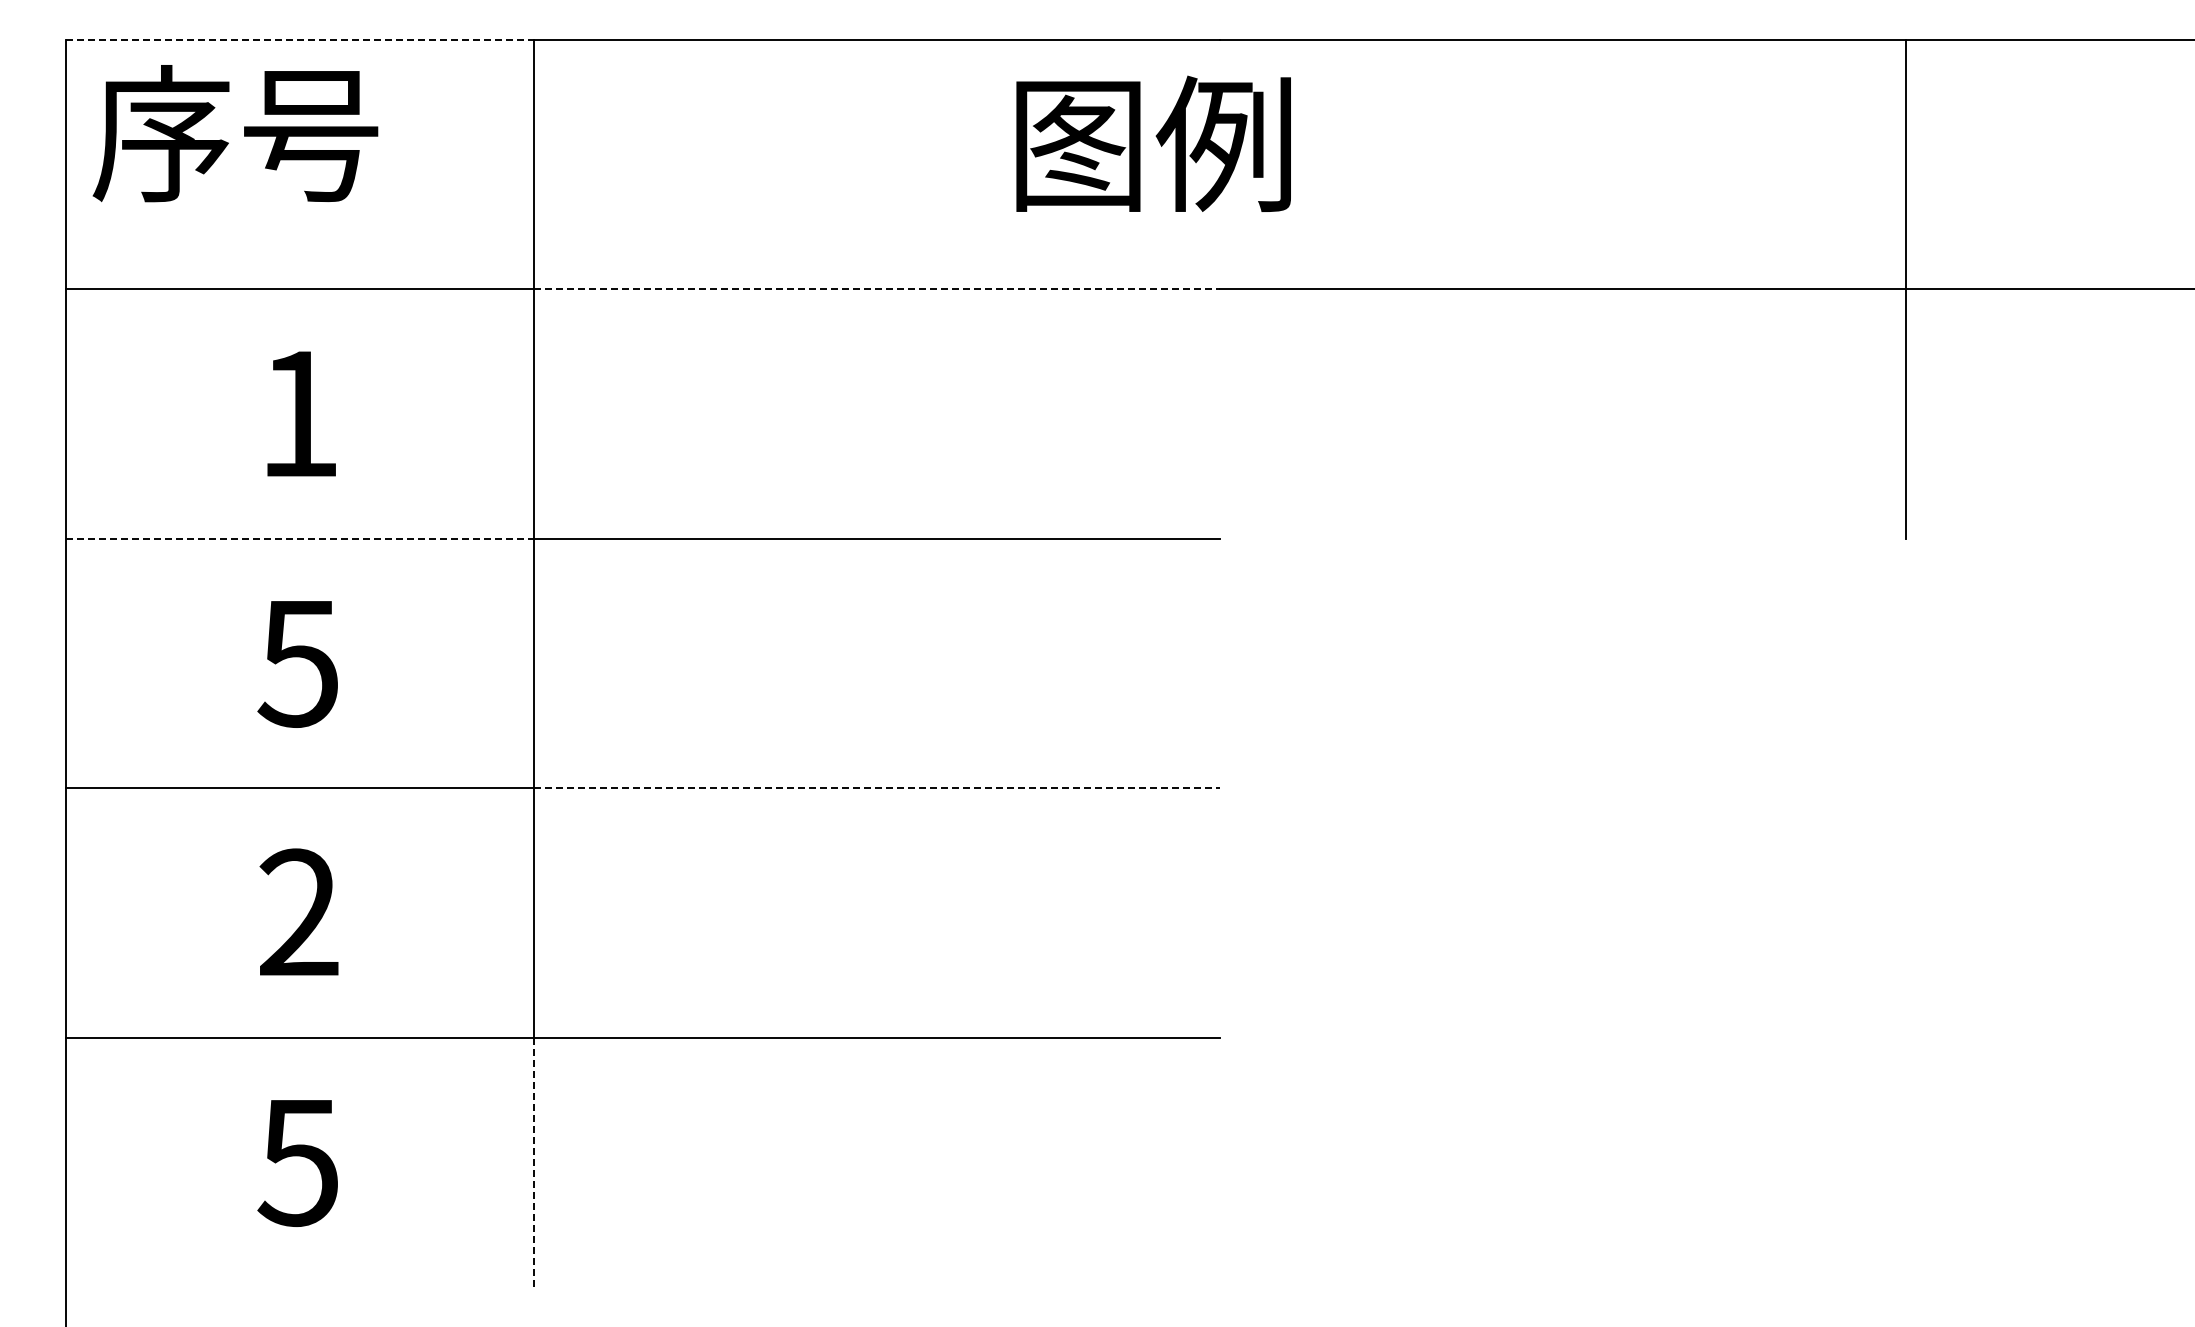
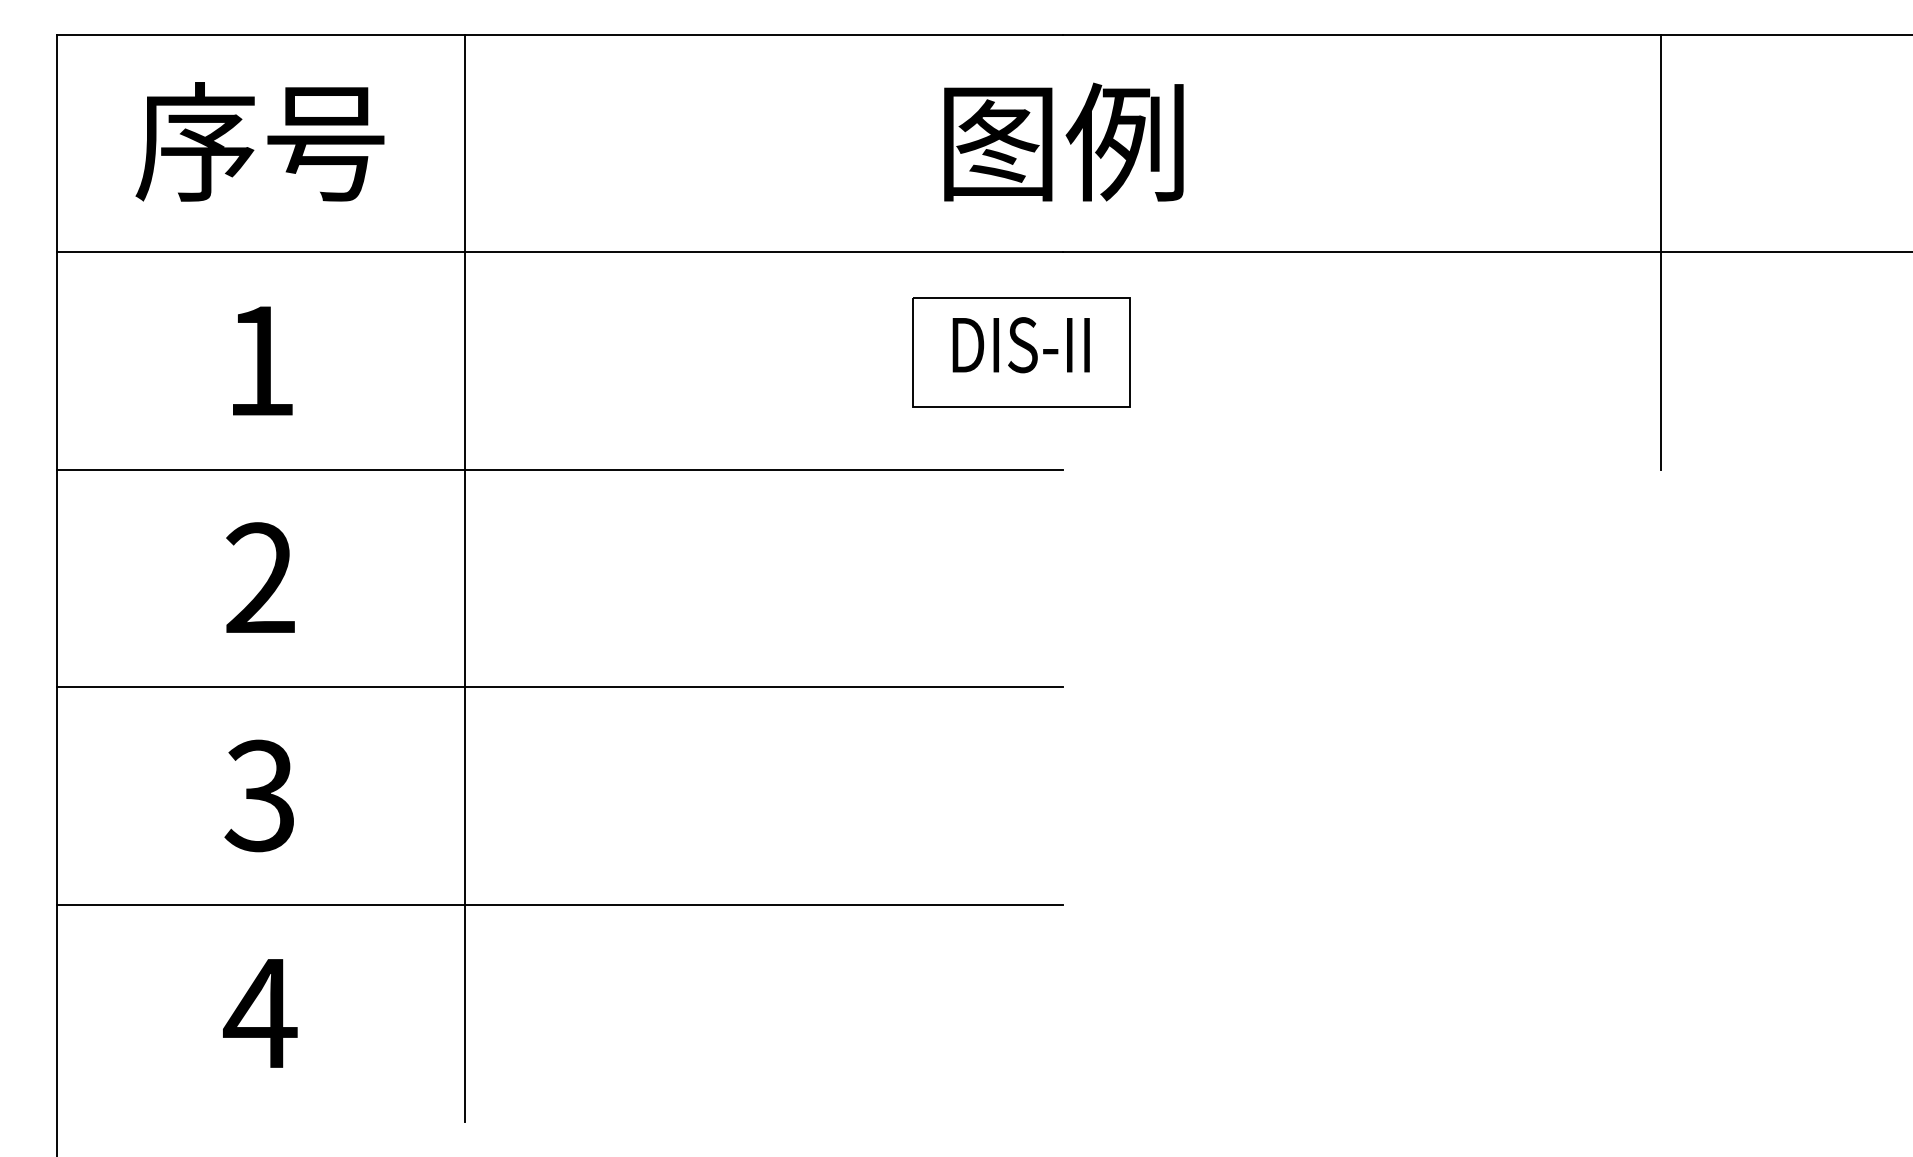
line: (299, 39) -> (260, 34), dashed -> solid
text: (235, 133) -> (260, 141), moved
text: (1153, 143) -> (1063, 141), moved
line: (877, 289) -> (764, 252), dashed -> solid
part: (1171, 403) -> (1021, 351), added
line: (299, 538) -> (260, 469), dashed -> solid
text: (297, 663) -> (259, 578), 5 -> 2
line: (877, 788) -> (764, 687), dashed -> solid
text: (297, 912) -> (259, 795), 2 -> 3
line: (533, 1162) -> (464, 1013), dashed -> solid
text: (298, 1163) -> (260, 1014), 5 -> 4

